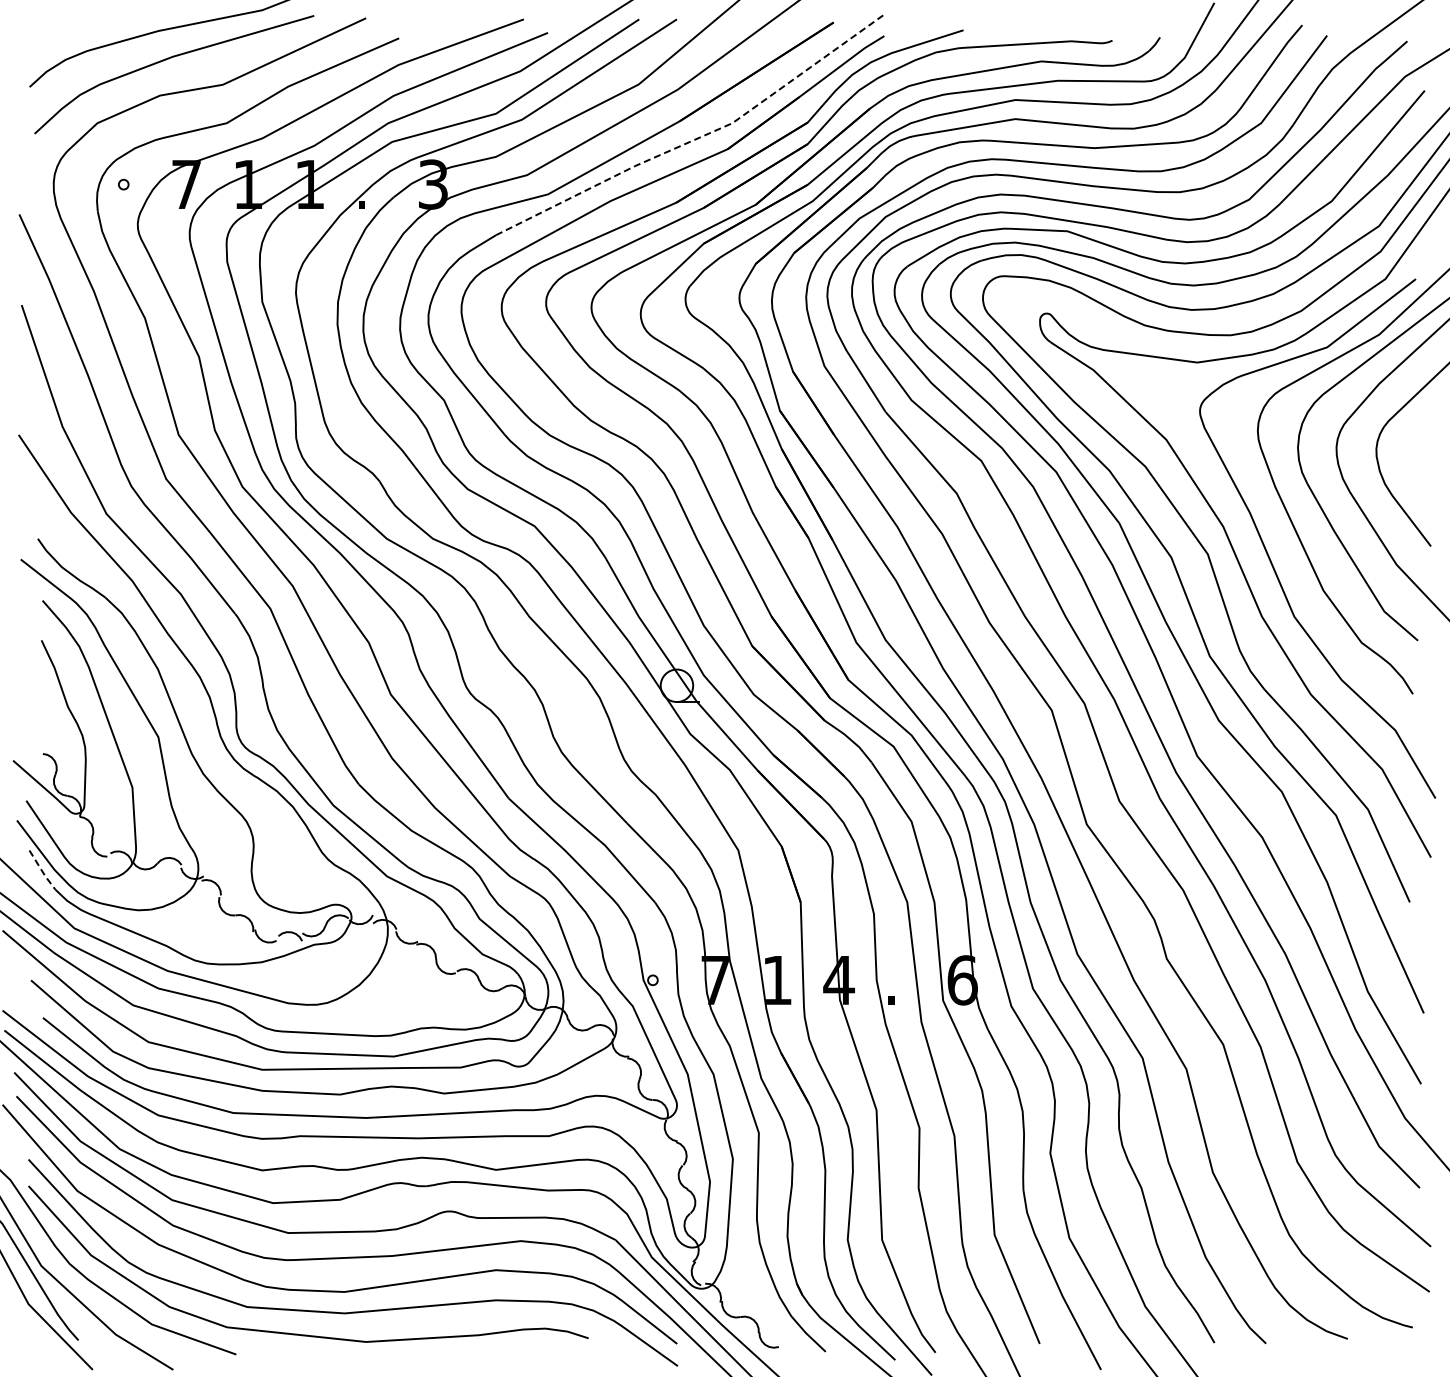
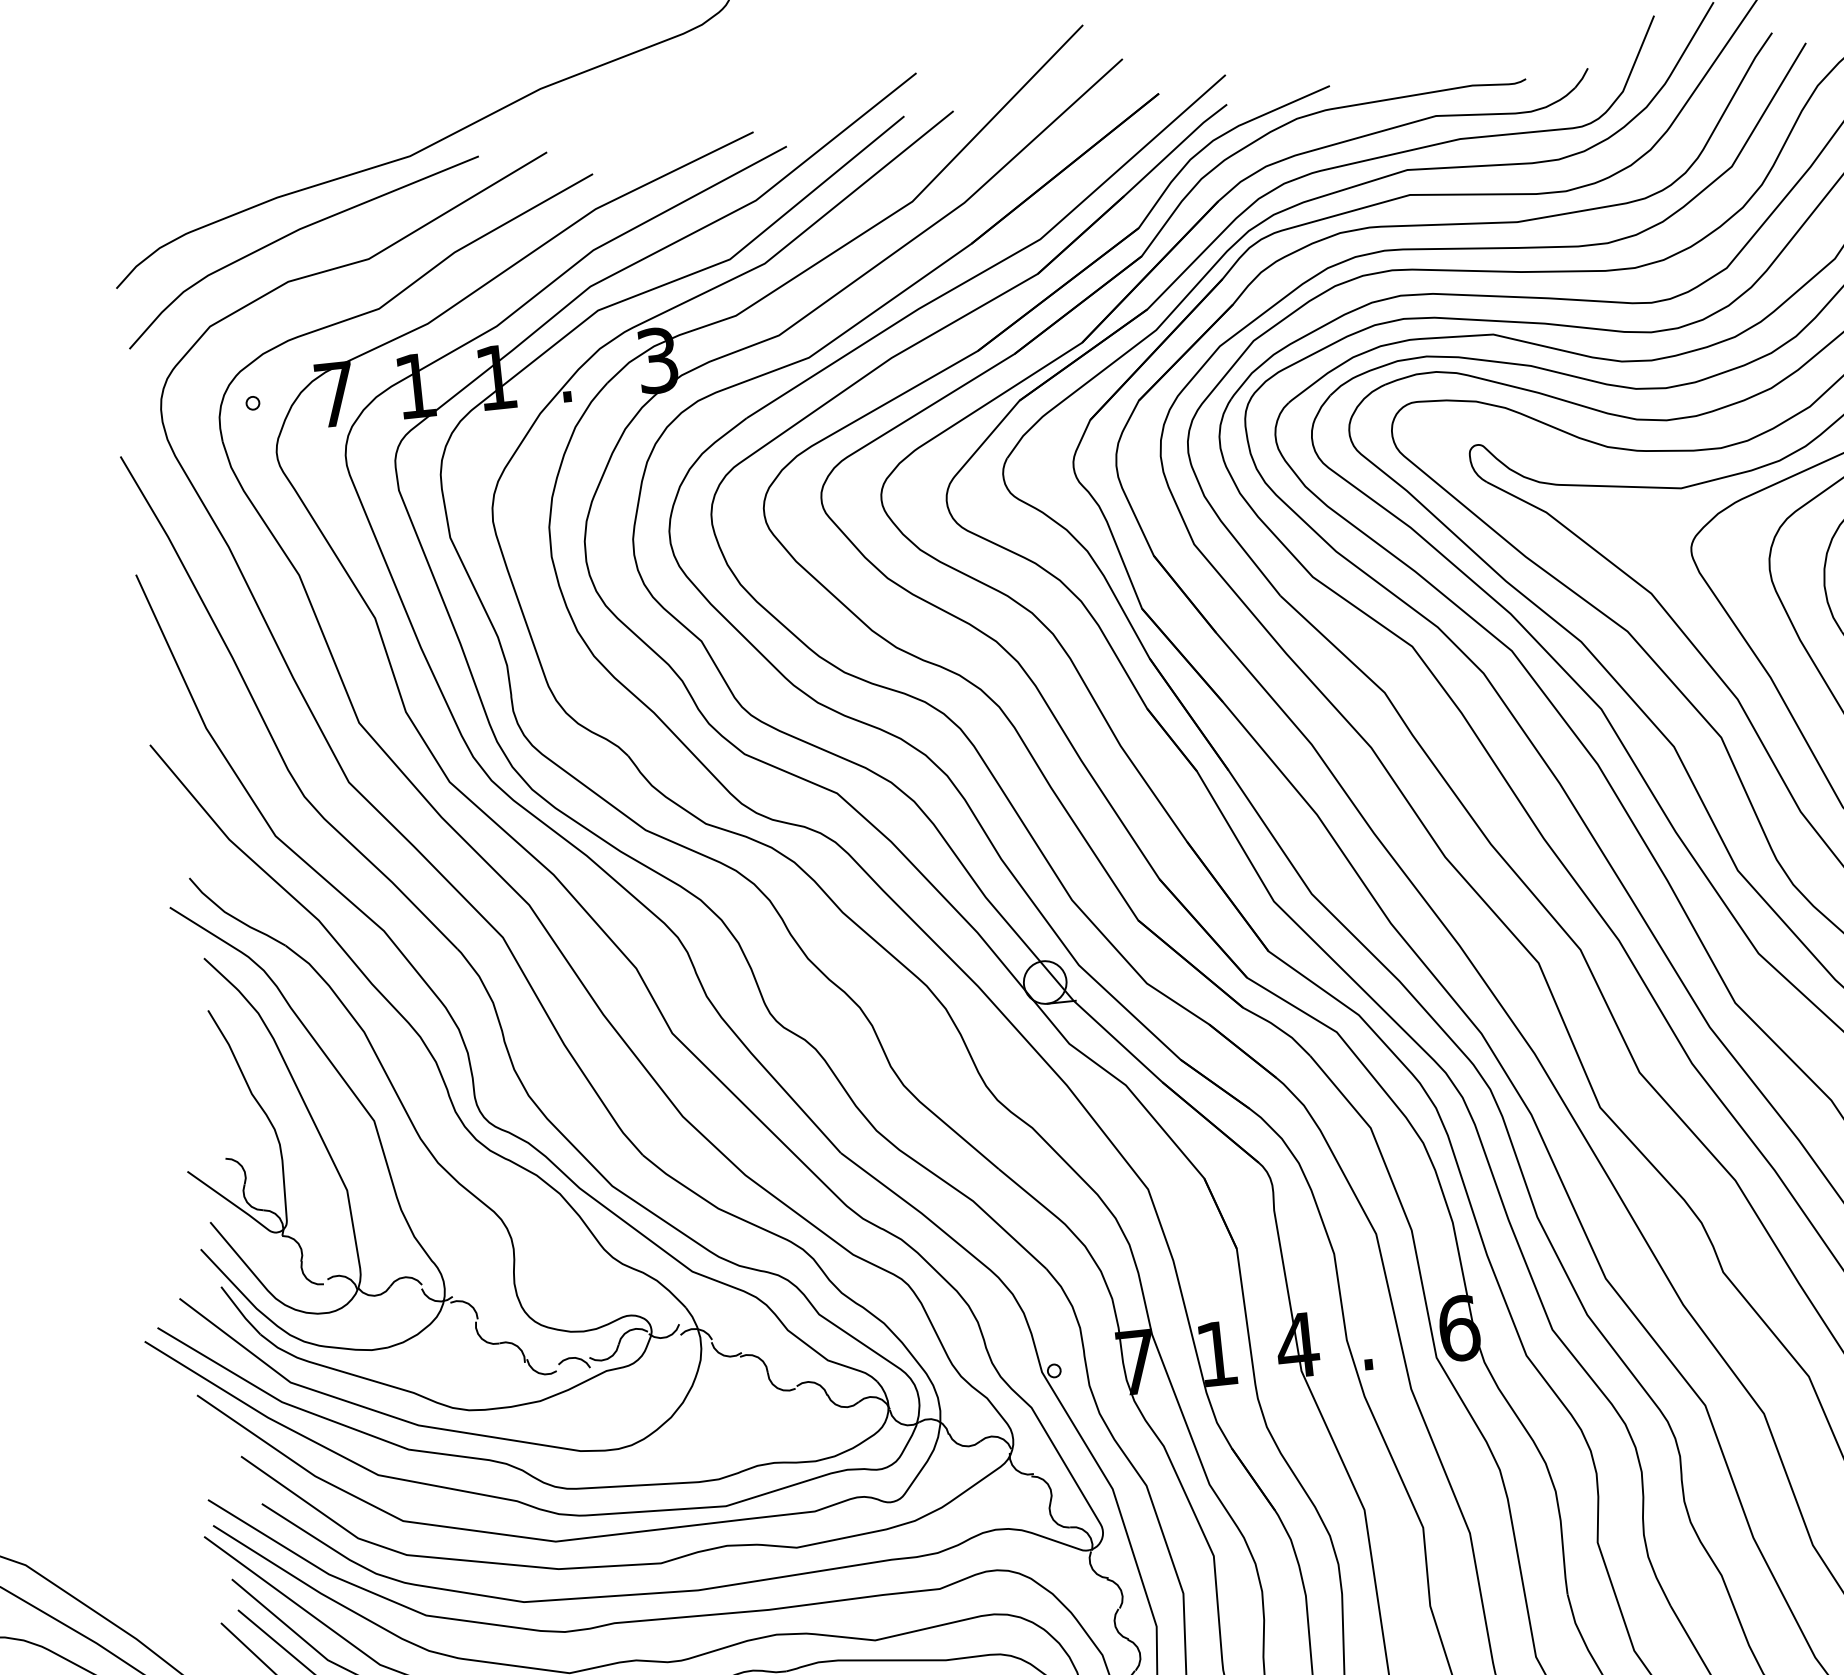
line: (698, 138) -> (998, 263), dashed -> solid
line: (42, 871) -> (241, 1312), dashed -> solid

